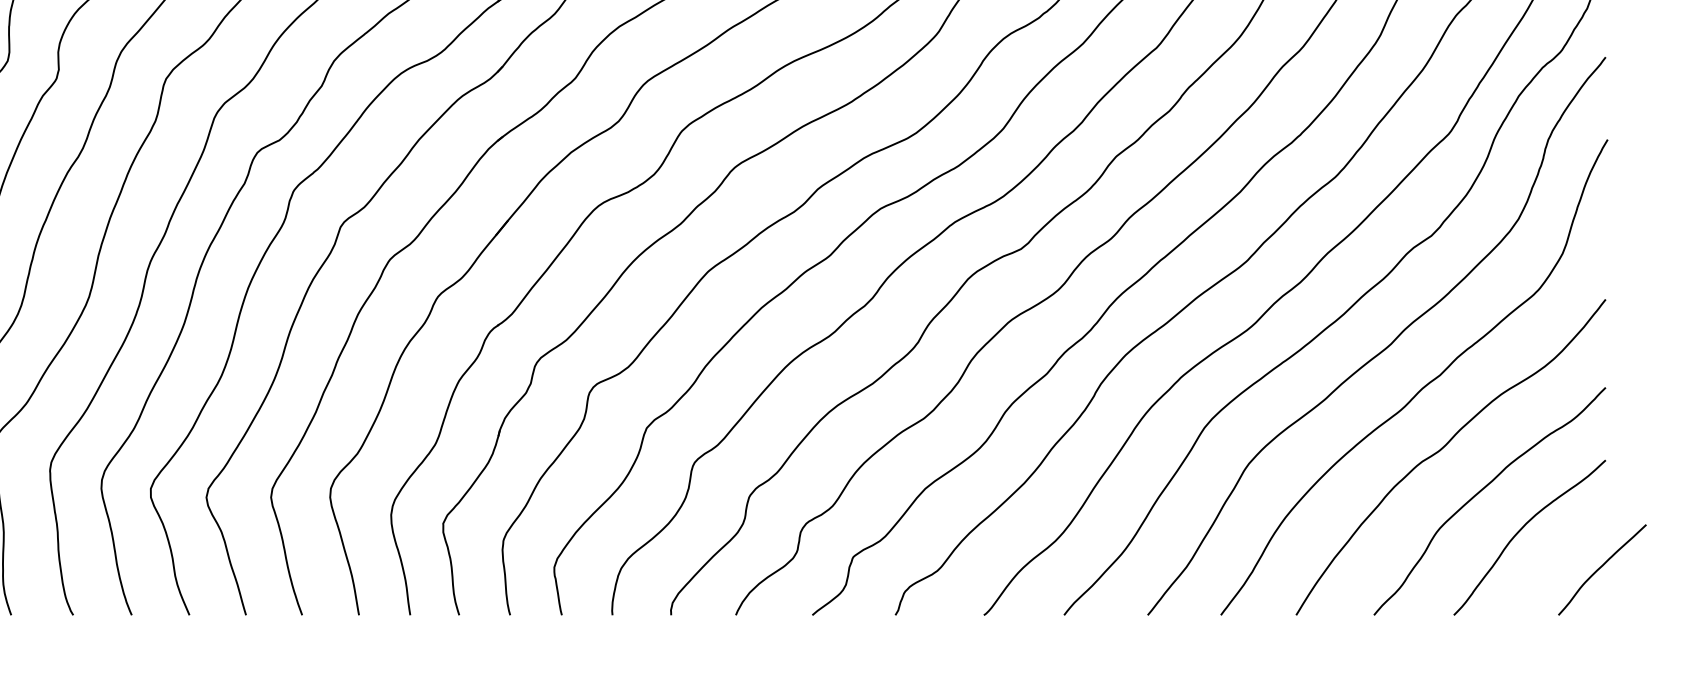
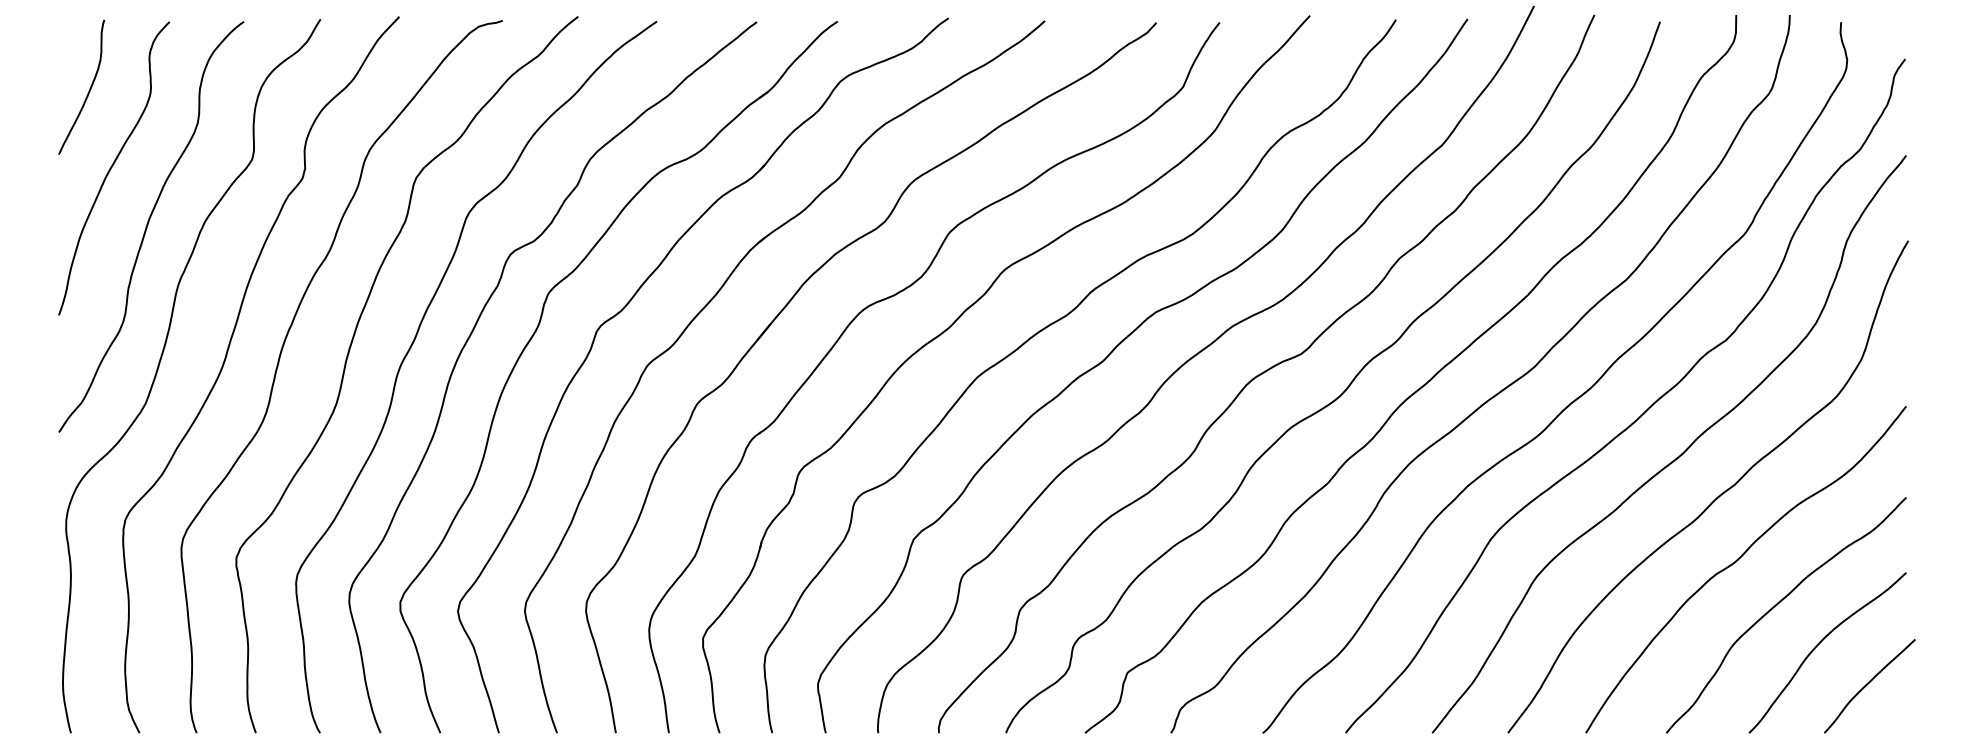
curve: (1601, 568) -> (1868, 684), moved

